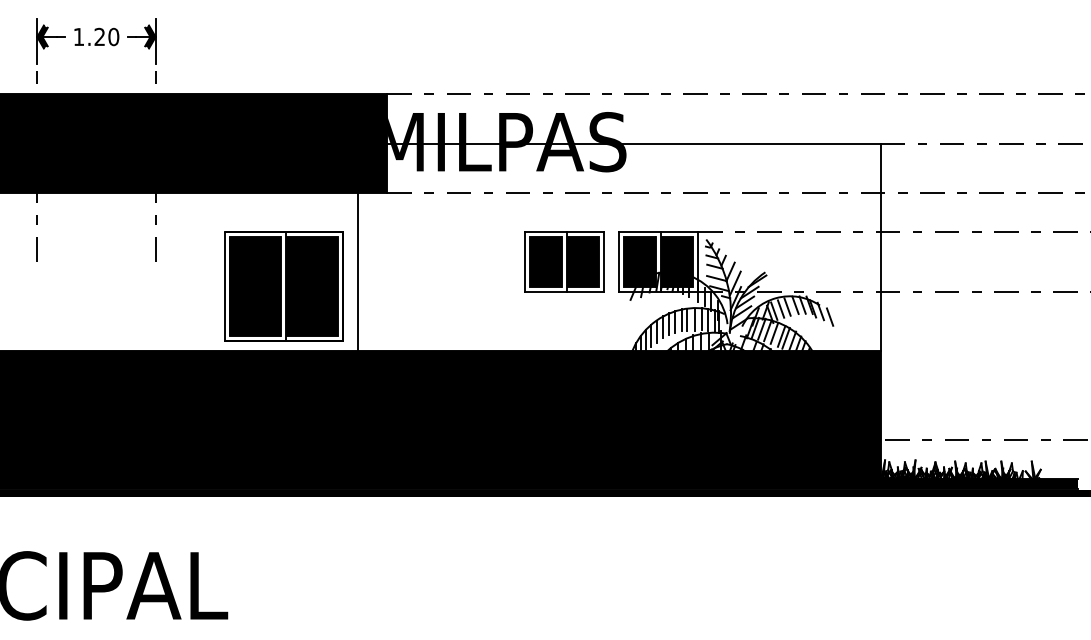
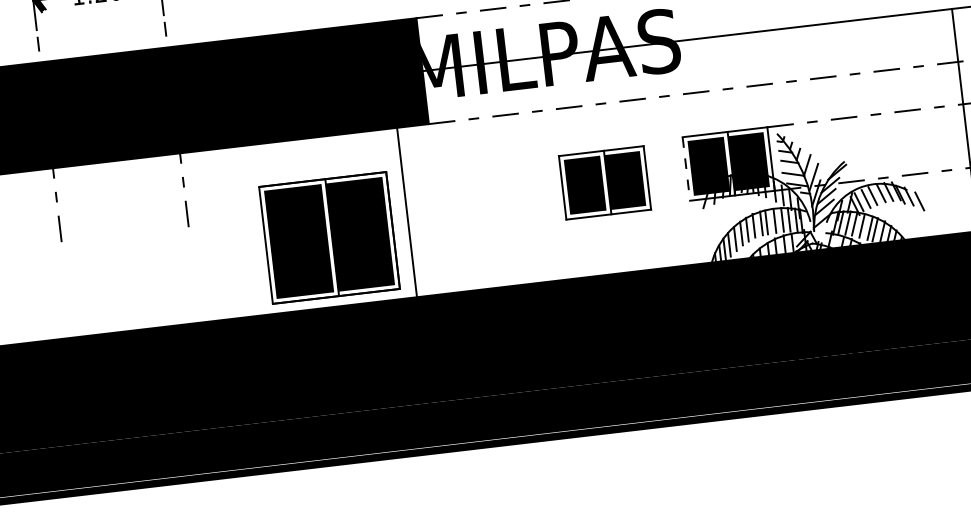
part: (564, 261) -> (604, 182), moved
line: (619, 262) -> (686, 169), solid -> dashed

